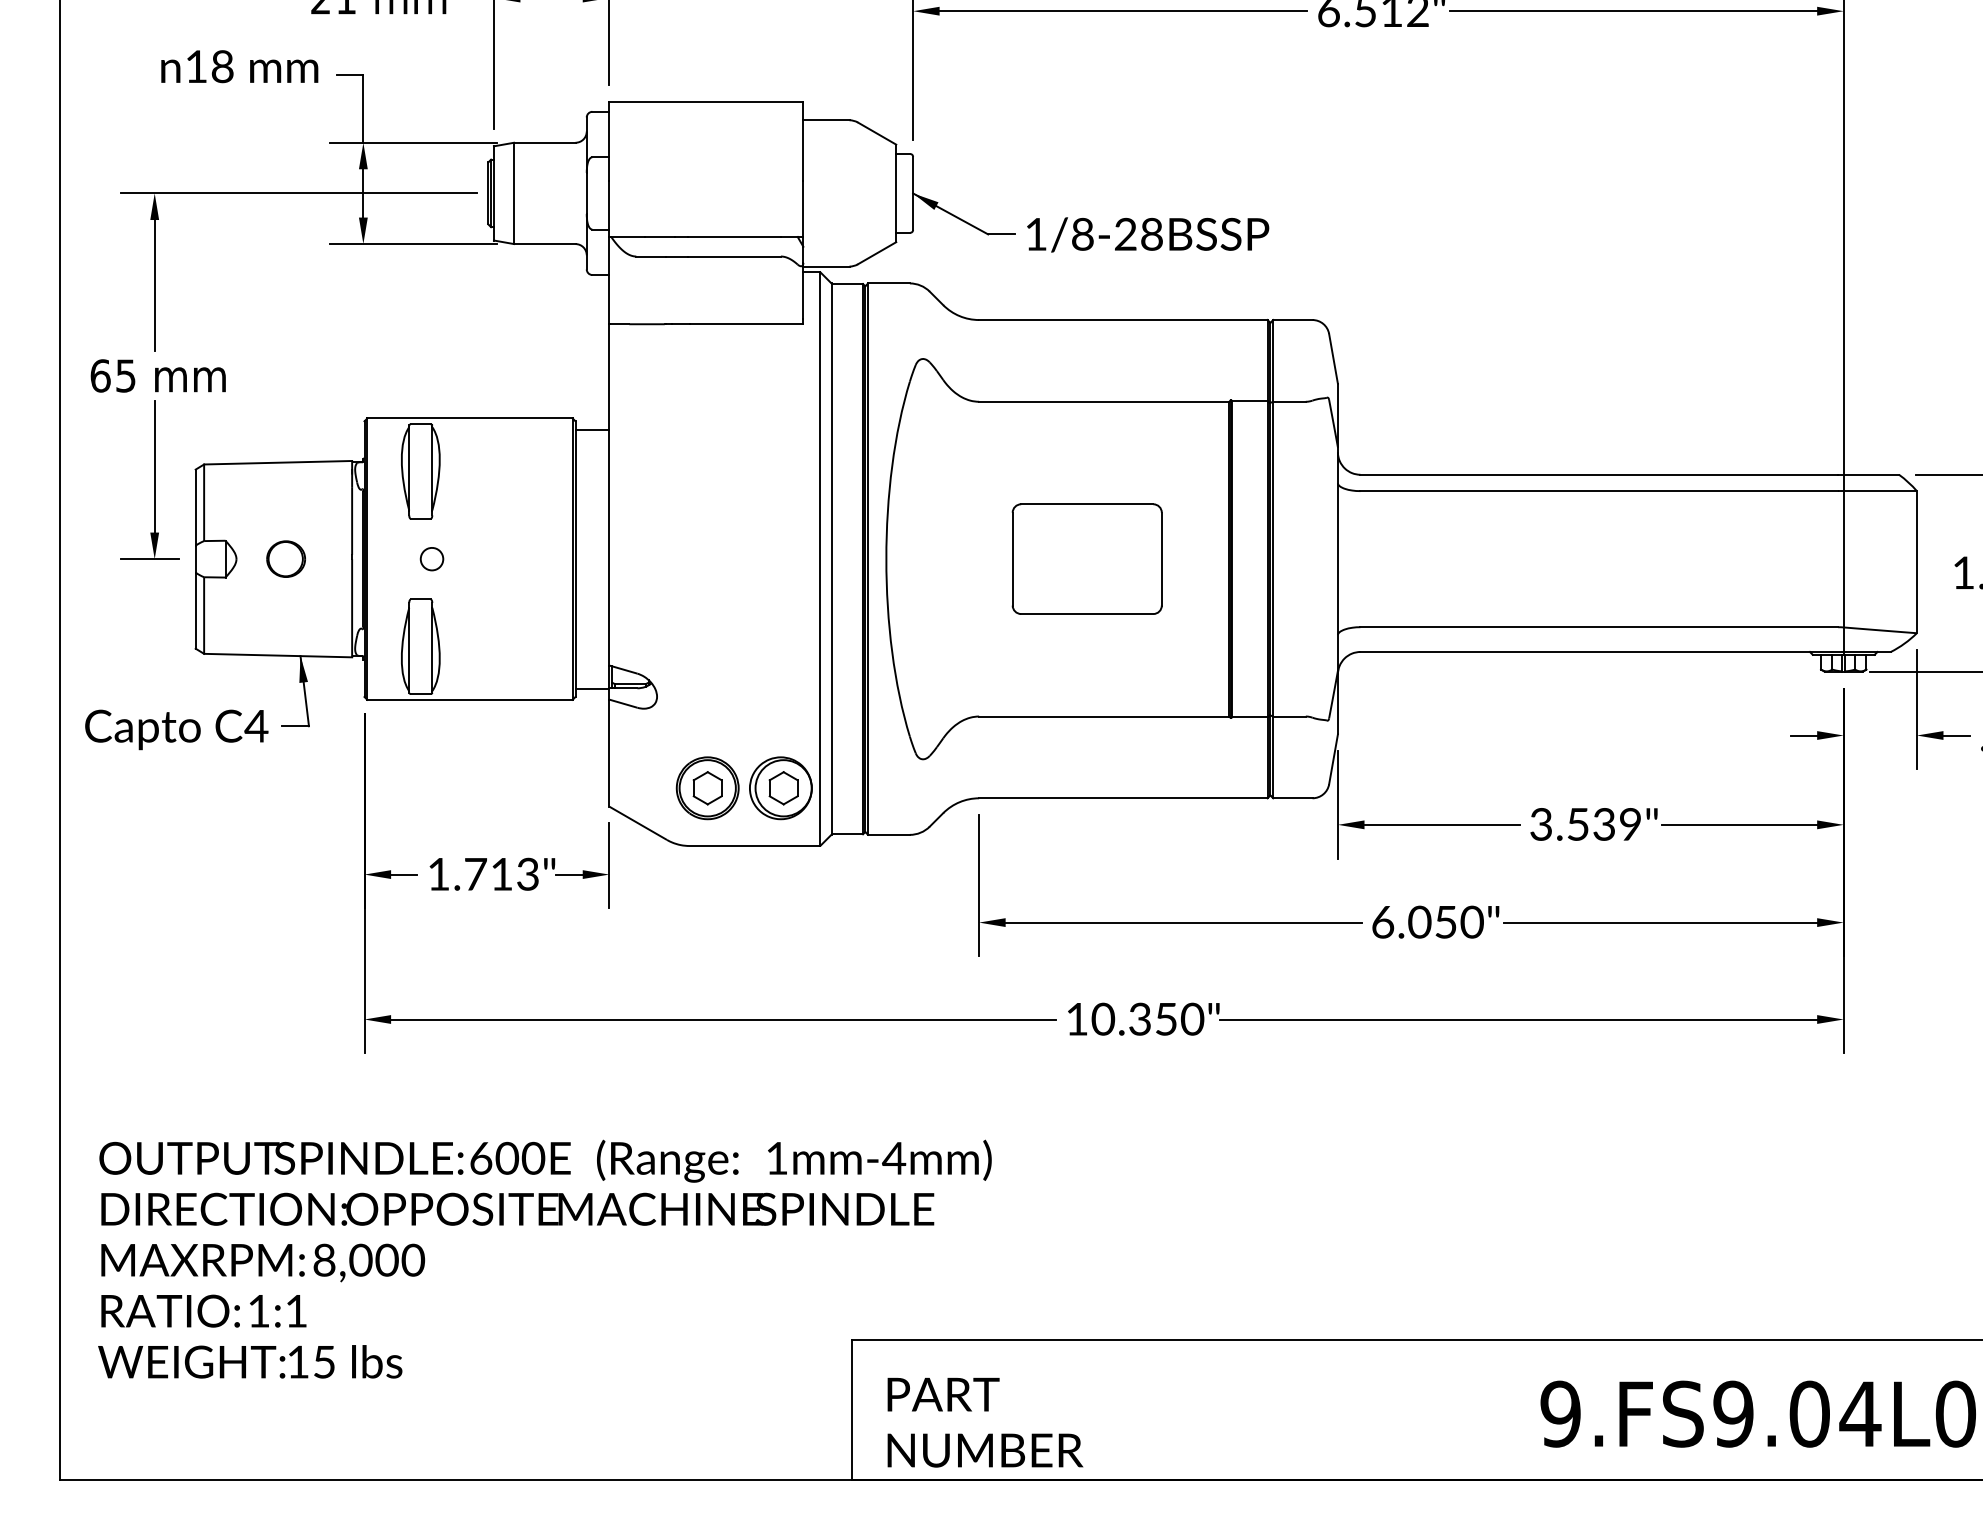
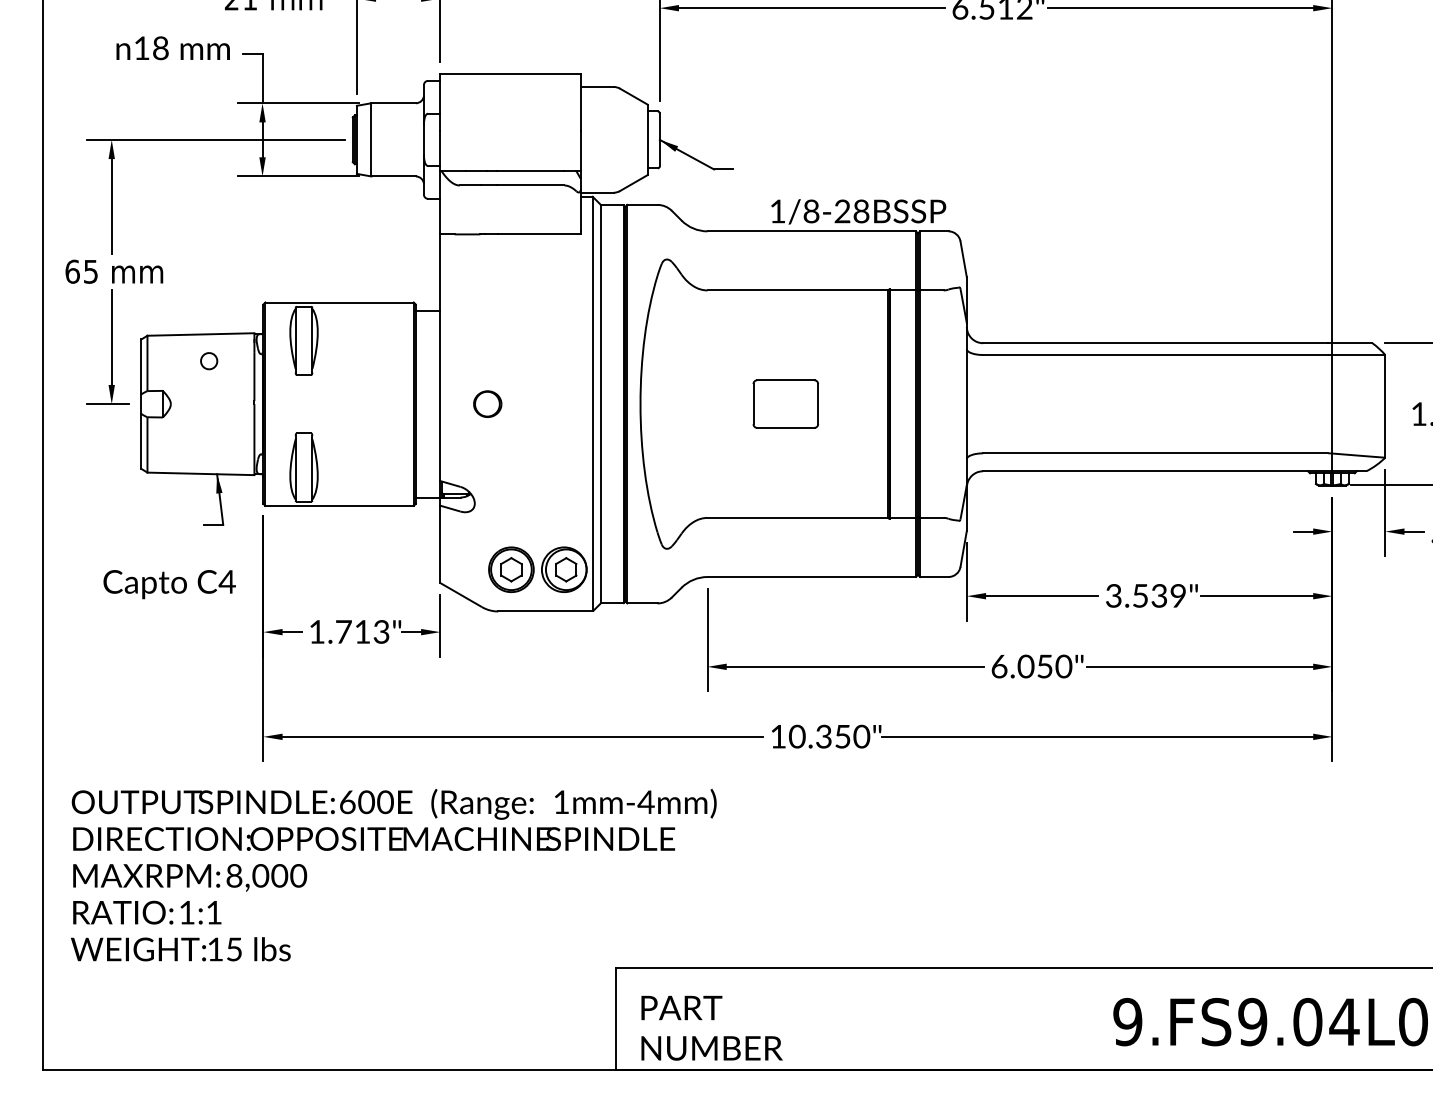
text: (1147, 234) -> (858, 211), moved
part: (285, 558) -> (487, 403), moved
part: (1086, 558) -> (785, 403), size x0.6
part: (432, 559) -> (209, 361), moved
text: (176, 729) -> (169, 584), moved
text: (544, 1259) -> (393, 875), moved

